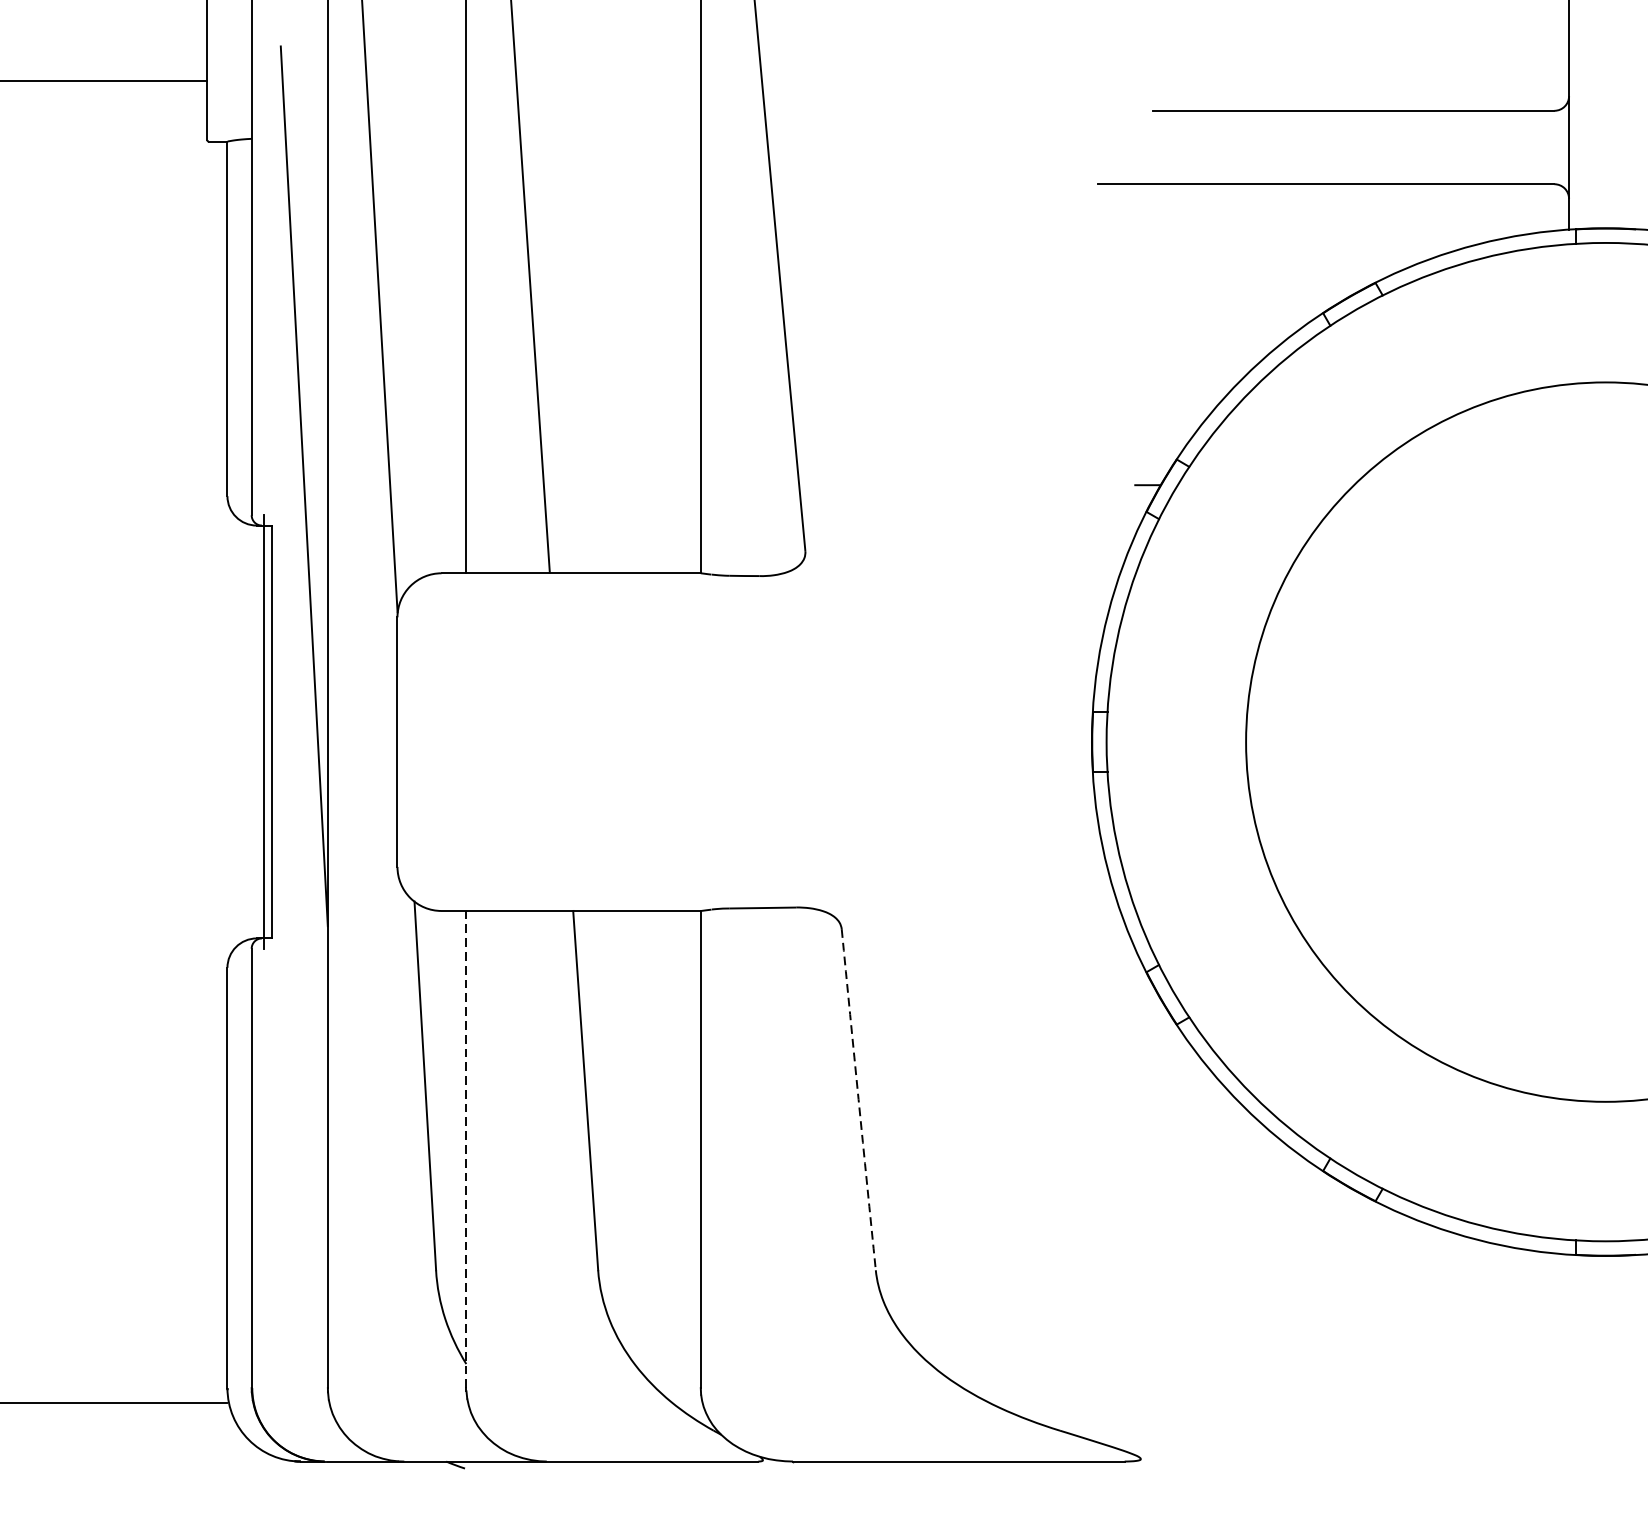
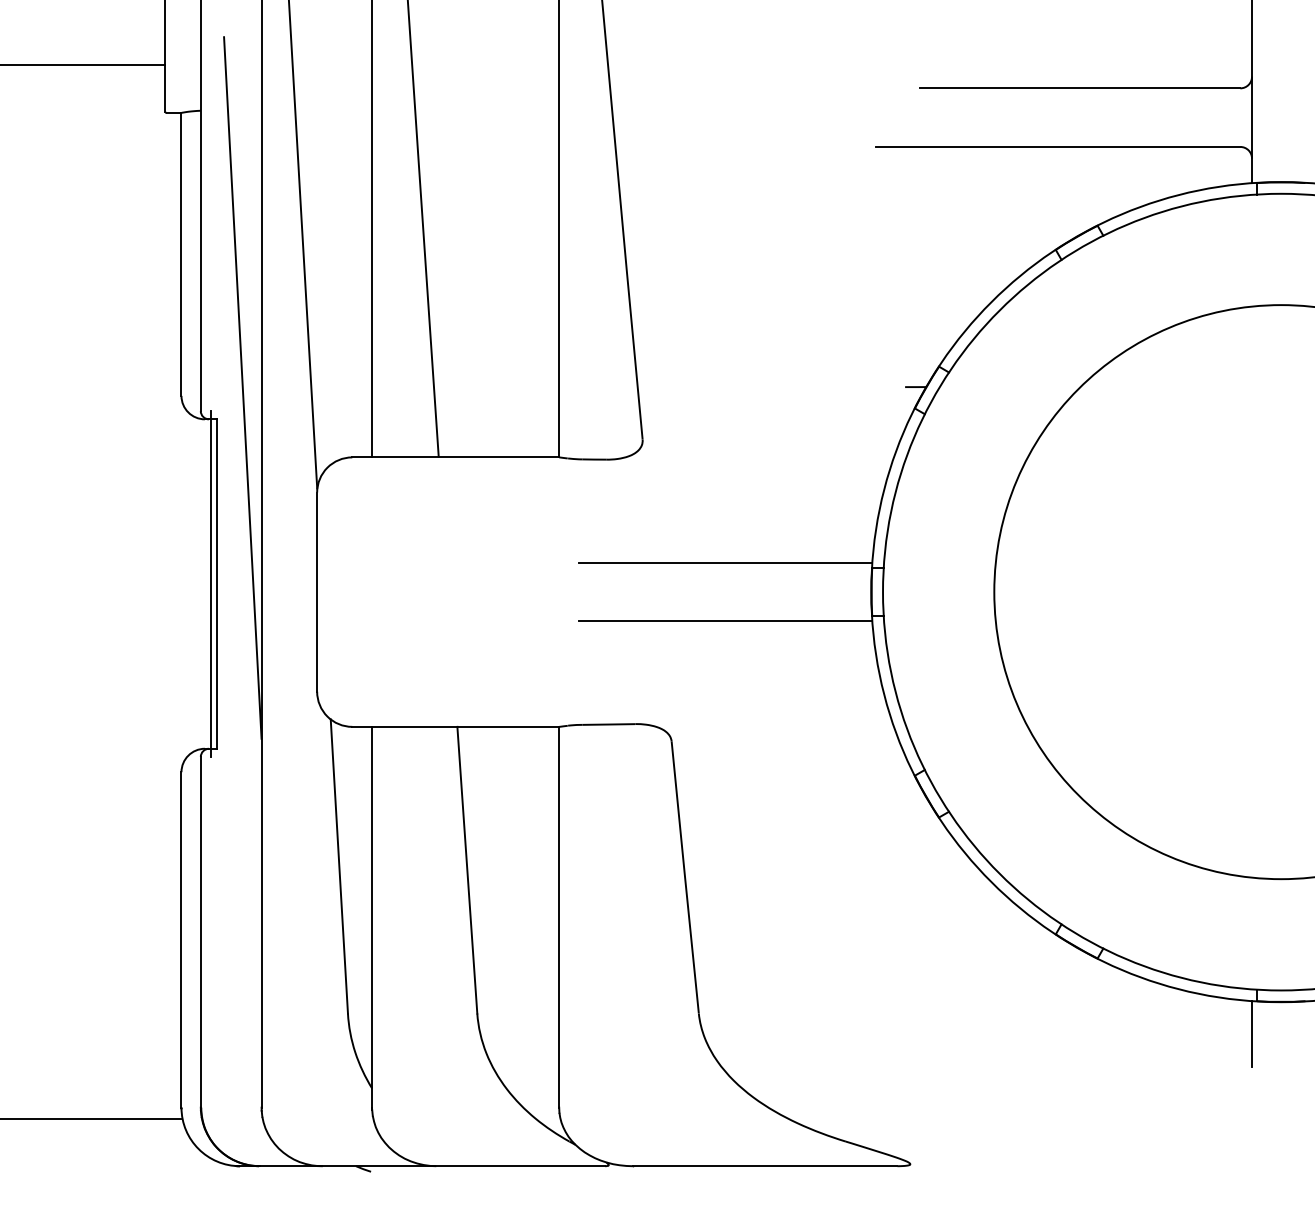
line: (909, 704) -> (725, 562), added
line: (909, 778) -> (725, 621), added
arc: (859, 1099) -> (685, 877), dashed -> solid
line: (466, 1148) -> (372, 916), dashed -> solid
line: (1569, 1295) -> (1252, 1033), added

